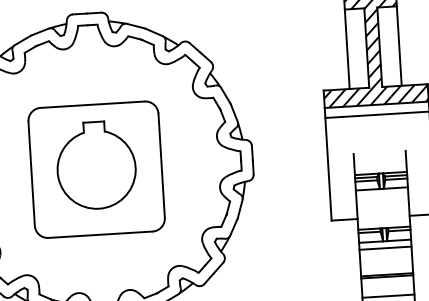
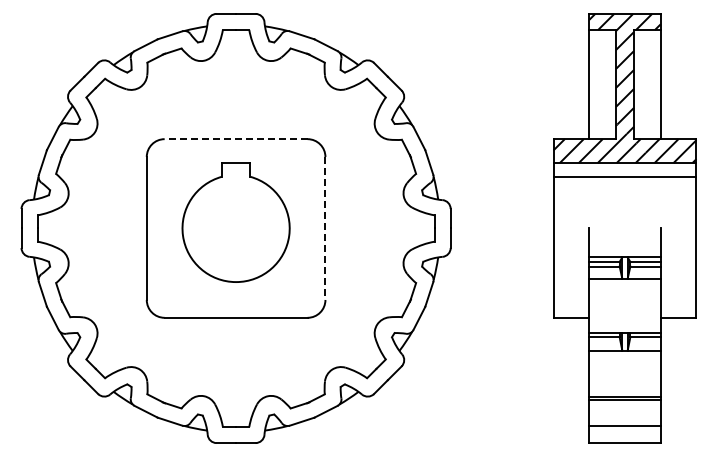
line: (92, 104) -> (235, 139), solid -> dashed
line: (161, 165) -> (325, 228), solid -> dashed
line: (385, 248) -> (624, 360), removed

